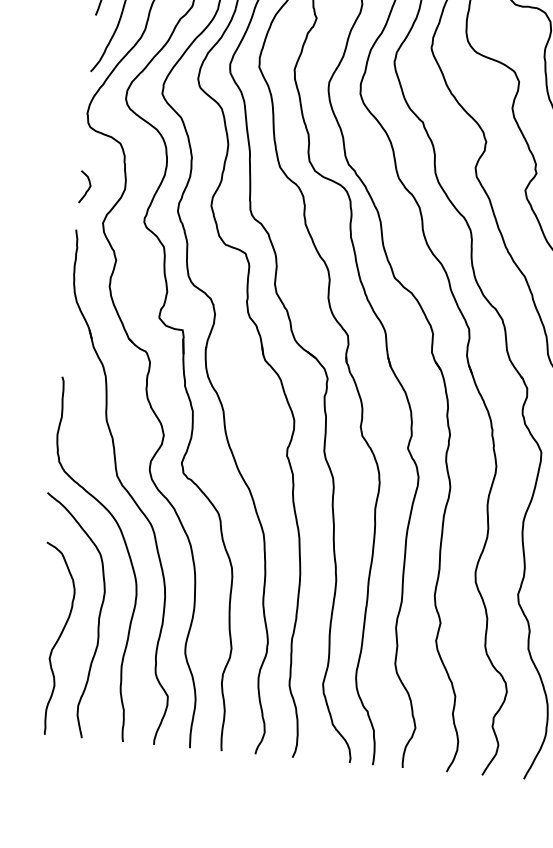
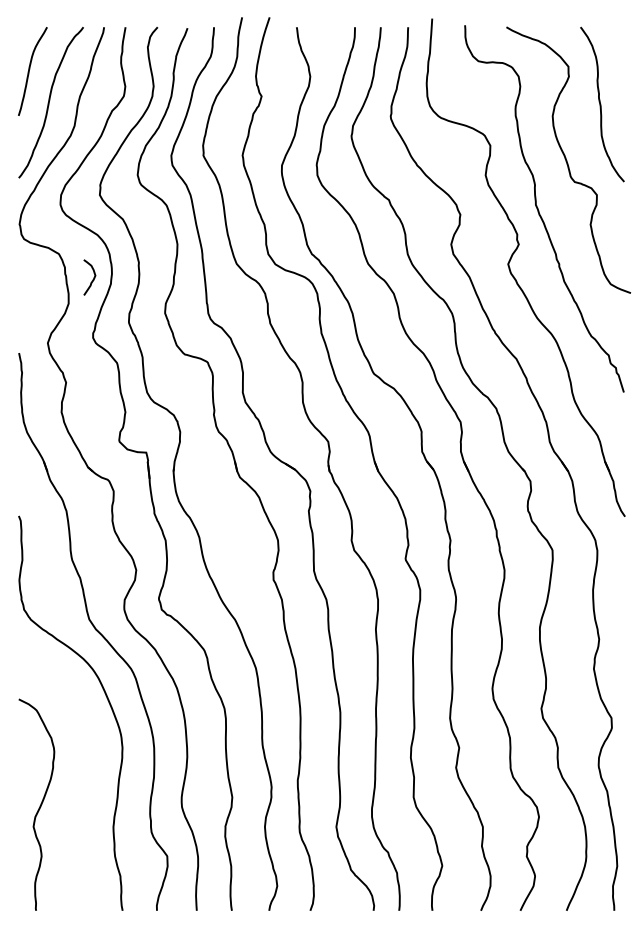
curve: (87, 189) -> (92, 279), moved
curve: (98, 618) -> (83, 777), removed

